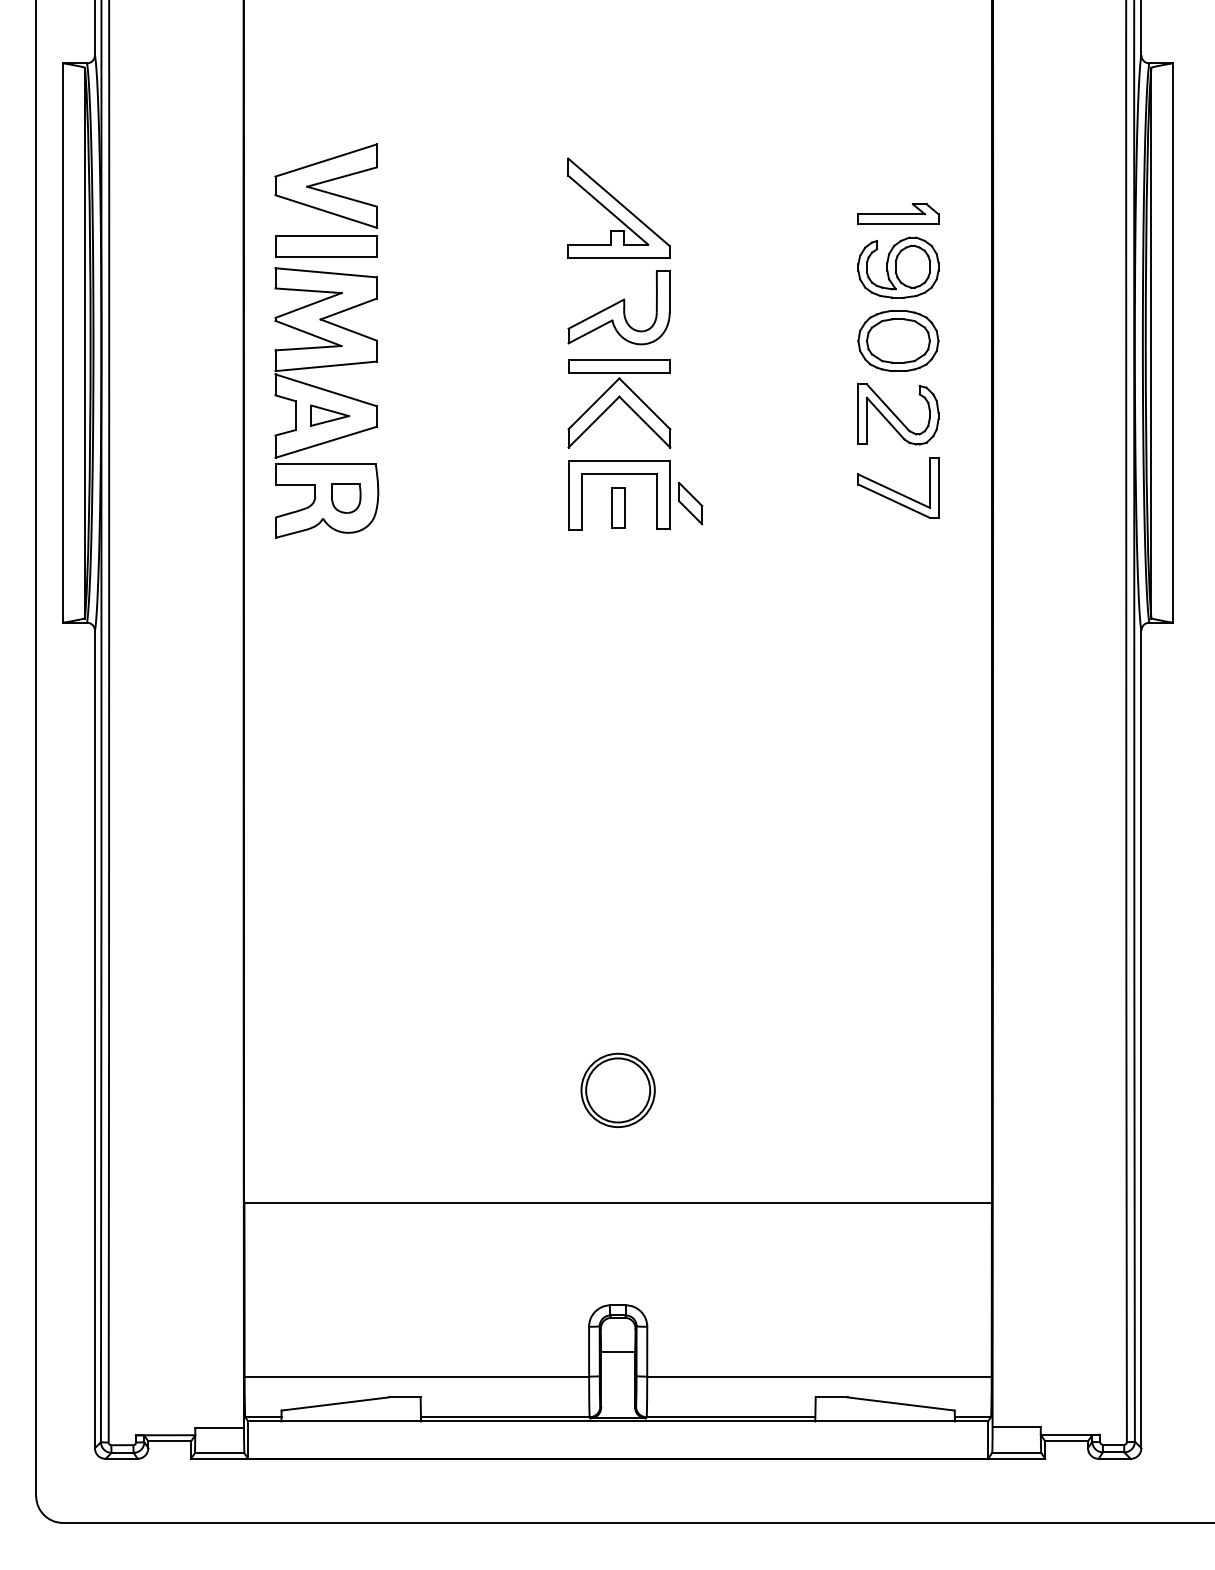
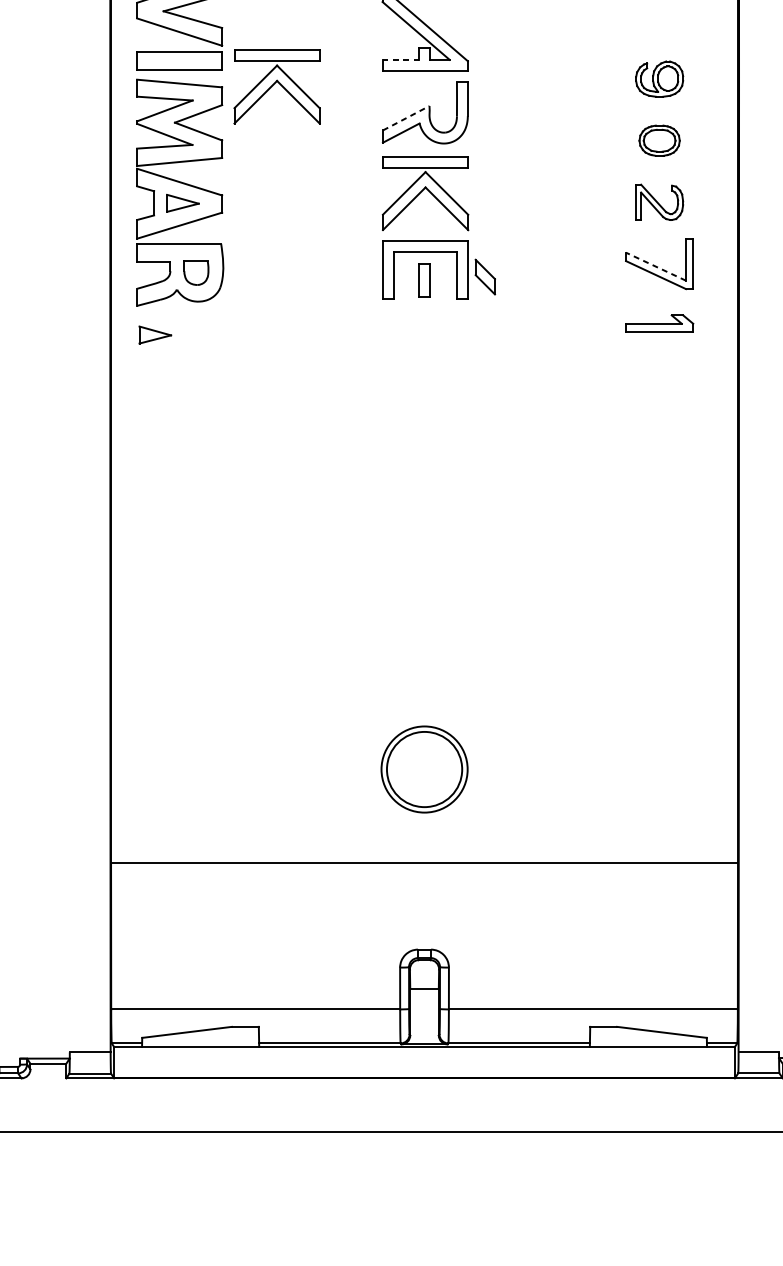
part: (898, 213) -> (659, 323), moved
line: (589, 244) -> (400, 59), solid -> dashed
part: (898, 267) -> (659, 79), size x0.7
part: (442, 276) -> (277, 86), added
line: (596, 313) -> (406, 117), solid -> dashed
part: (898, 340) -> (659, 140), size x0.6
part: (898, 414) -> (659, 202), size x0.7
line: (893, 490) -> (655, 266), solid -> dashed
part: (296, 572) -> (154, 334), added
part: (617, 1089) -> (423, 768), size x1.4

